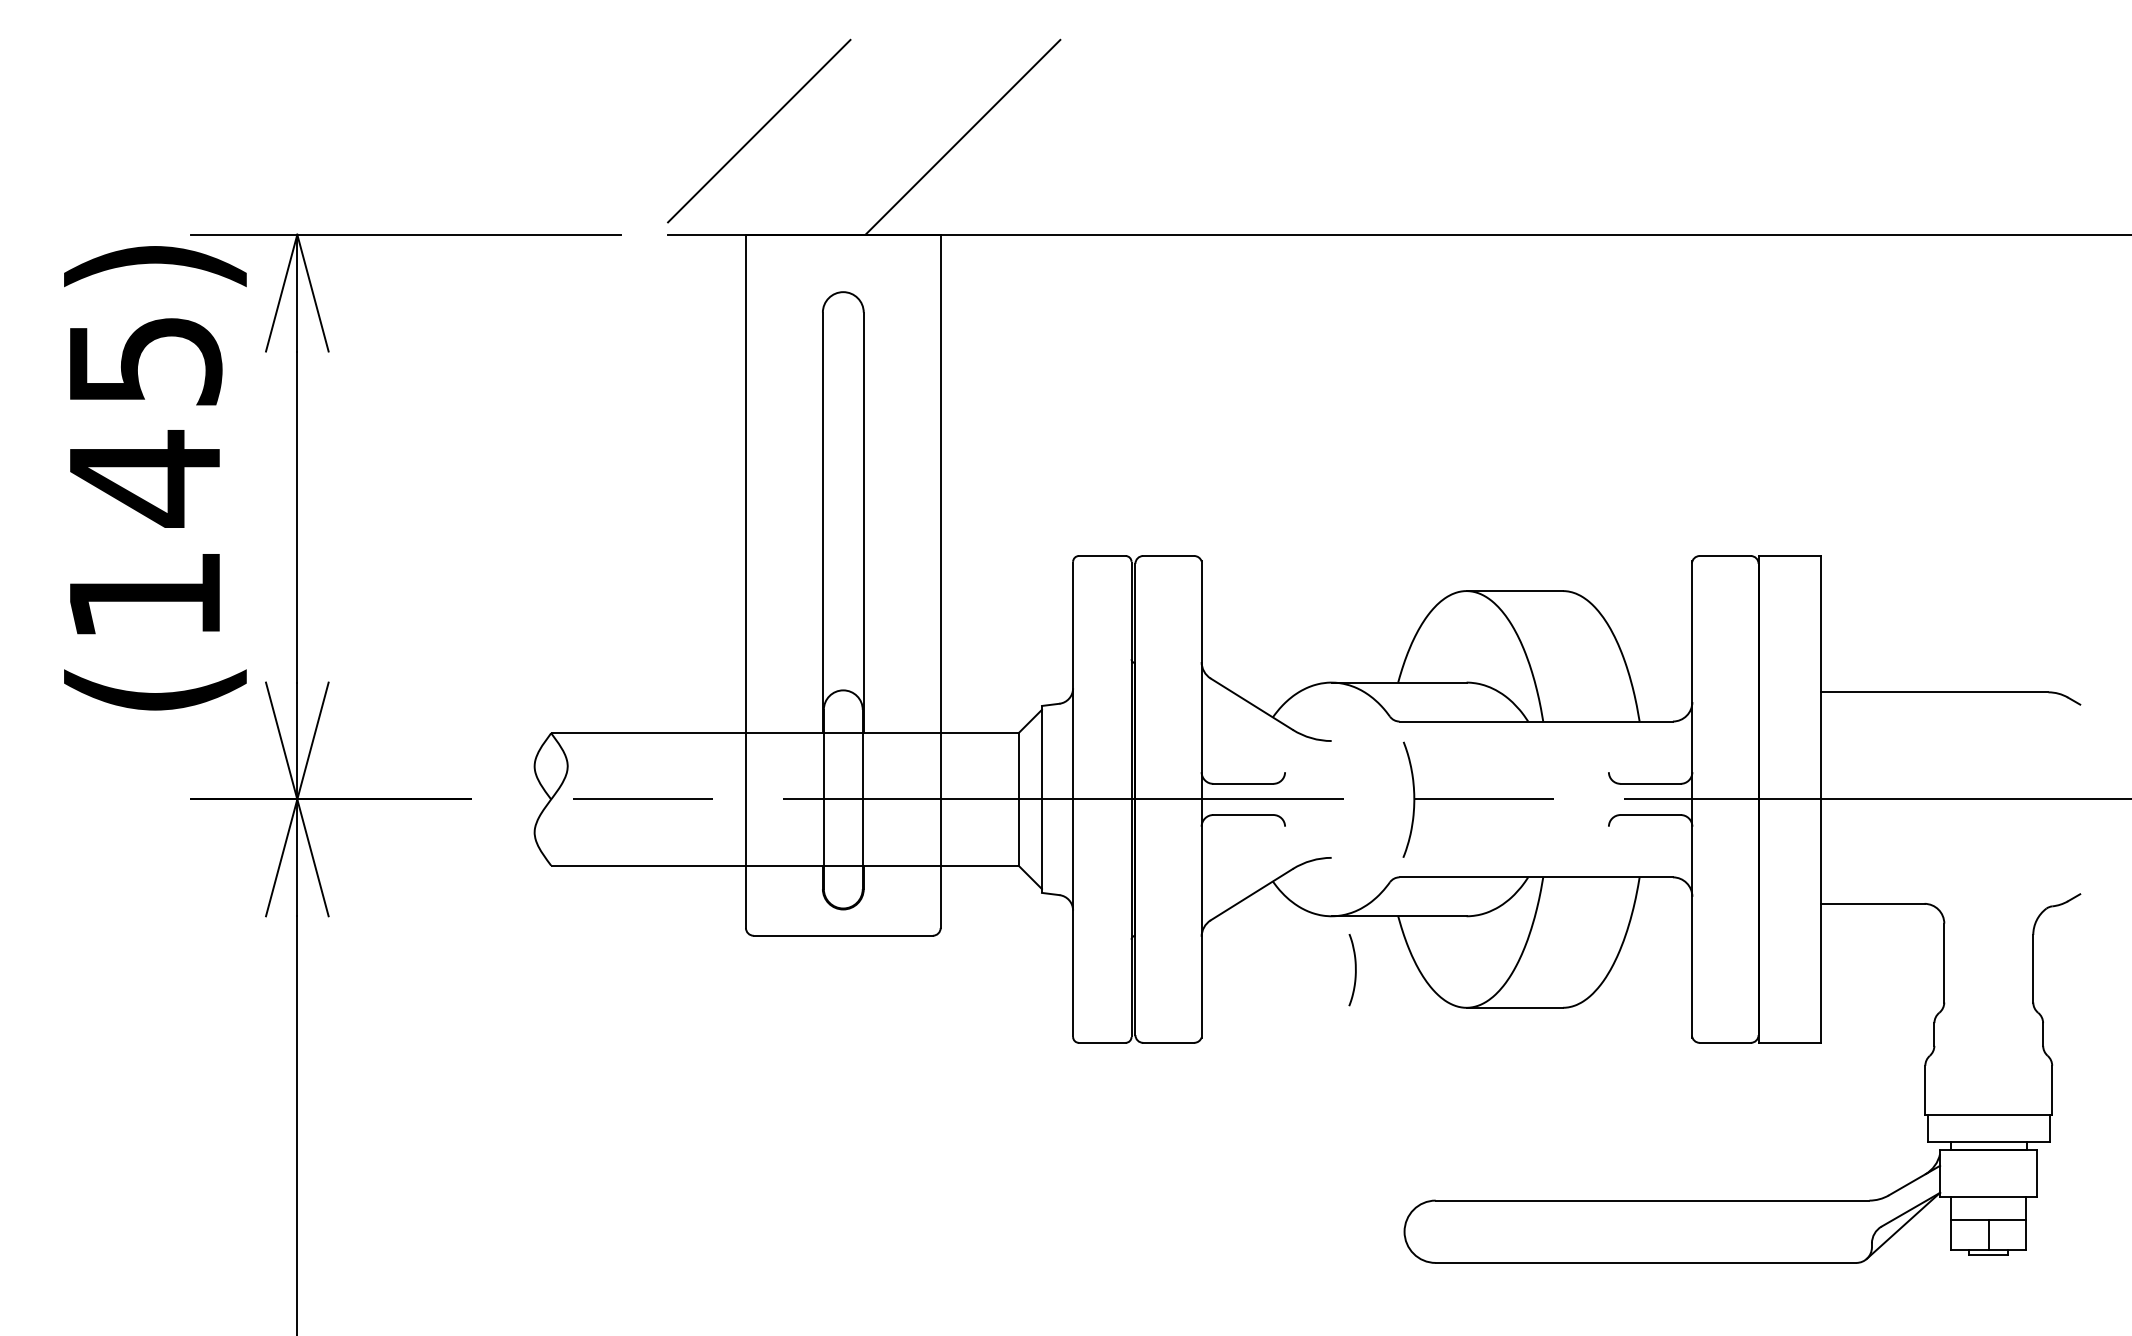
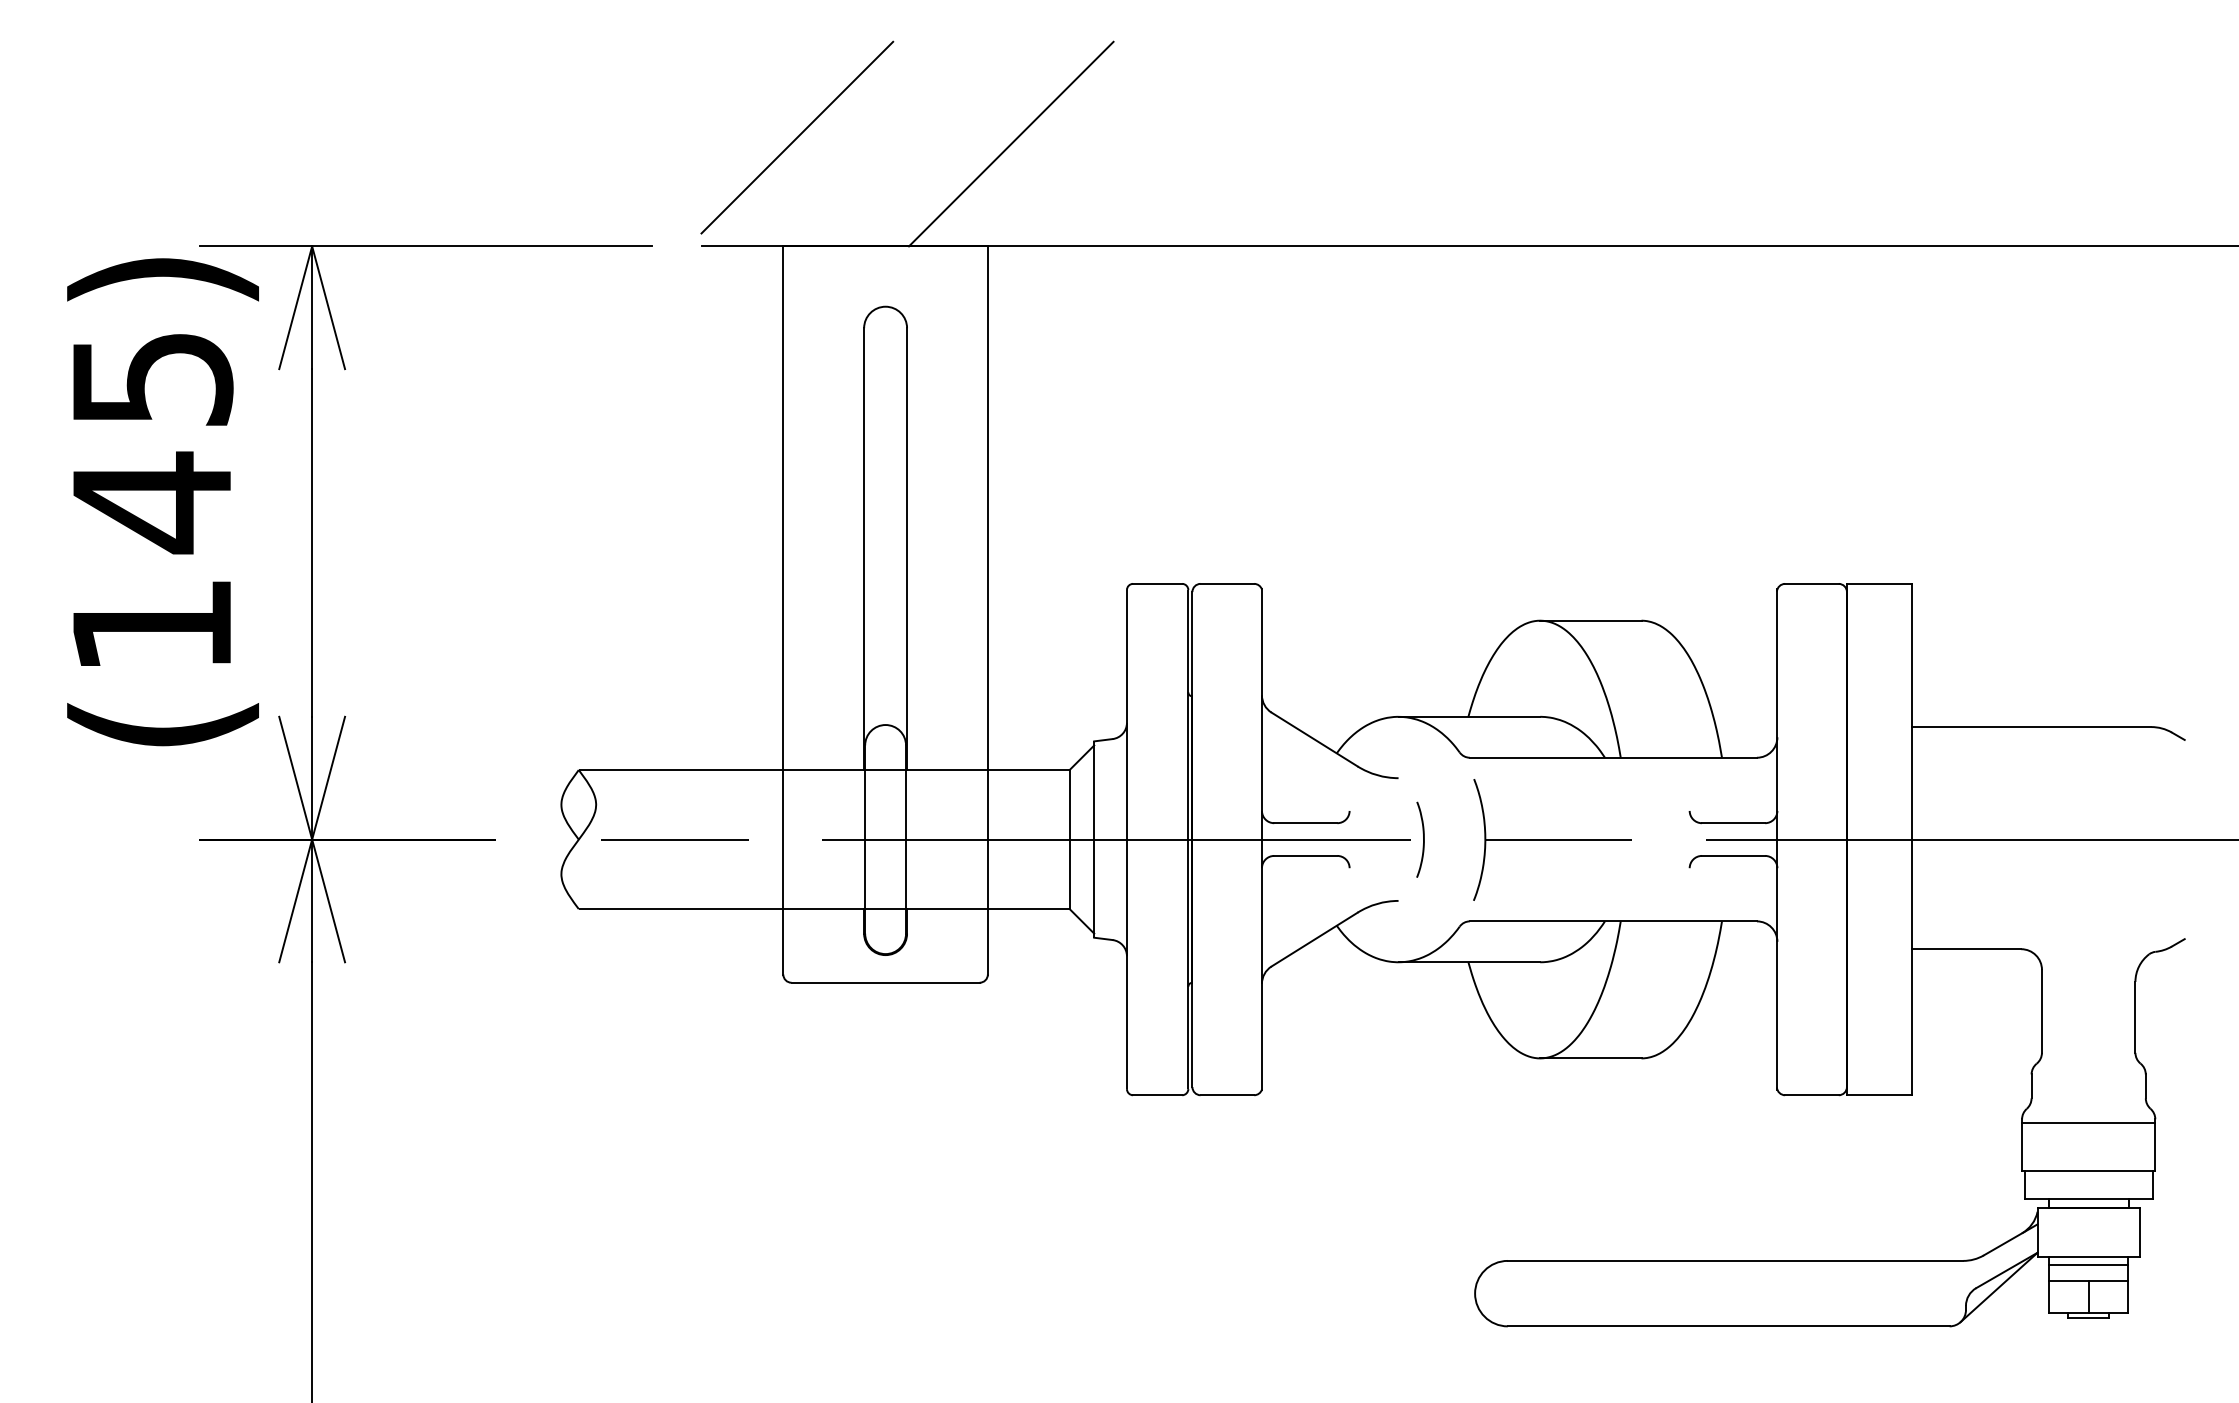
curve: (1355, 969) -> (1423, 839), moved
line: (1988, 1068) -> (2088, 1122), added
line: (1988, 1204) -> (2088, 1265), added

